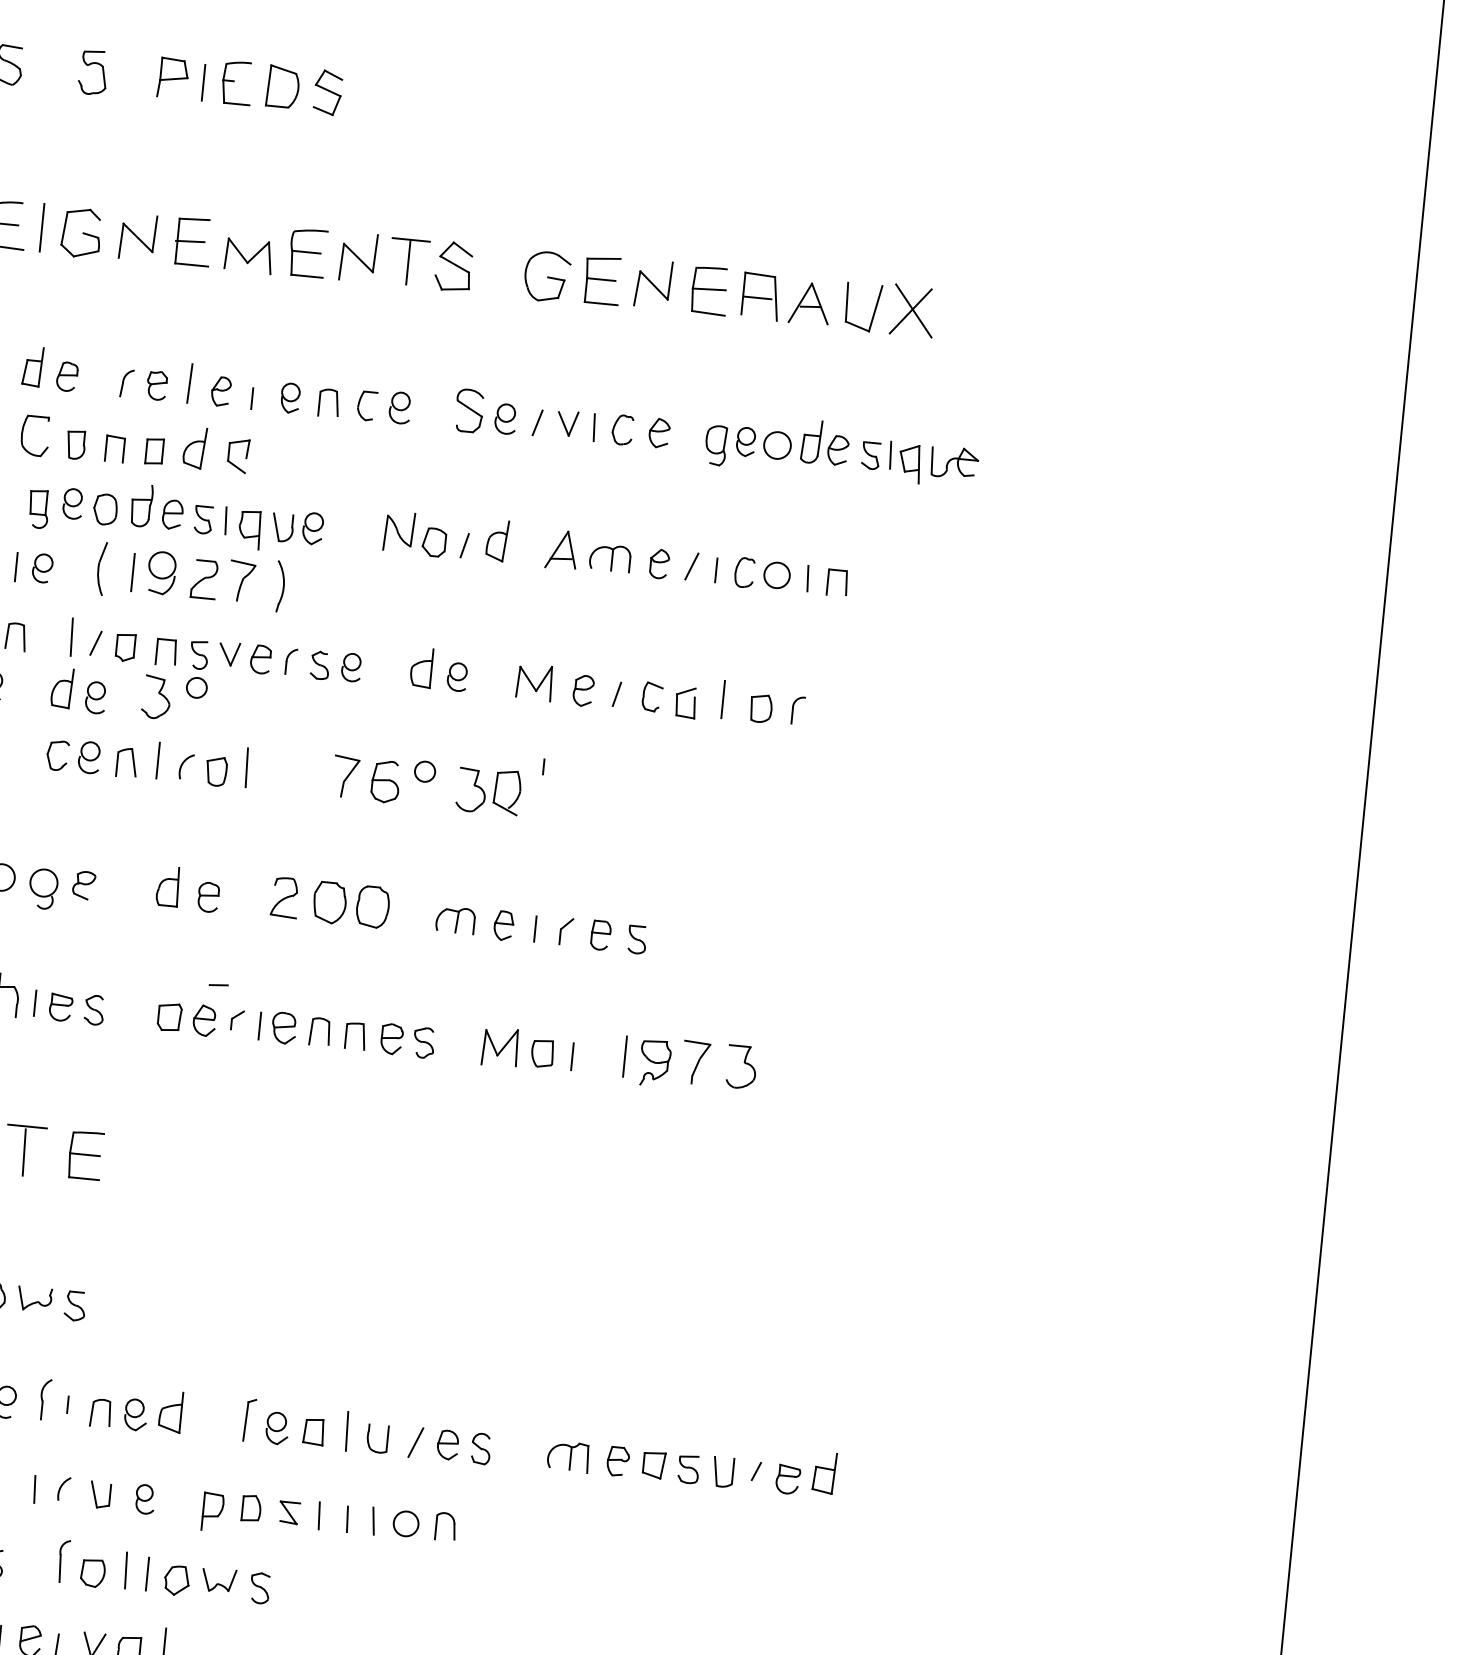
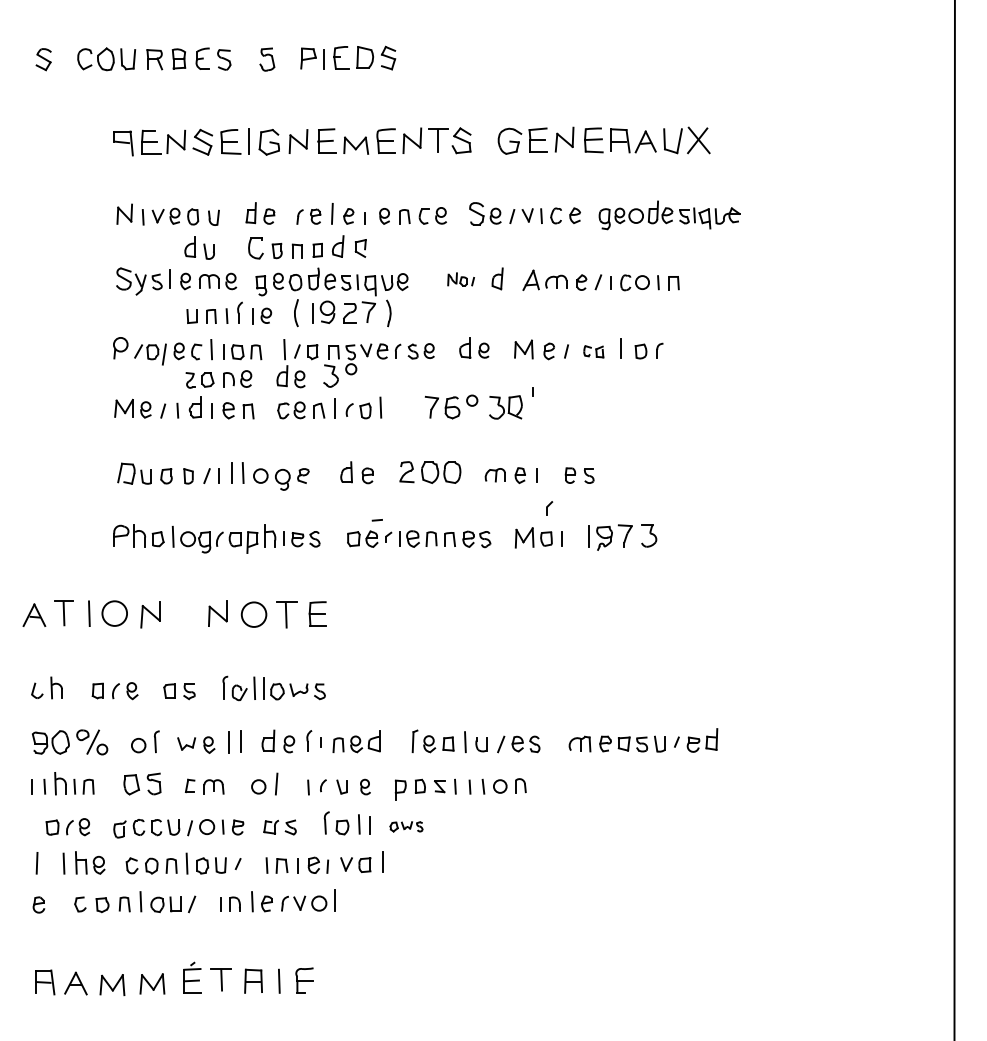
part: (425, 534) -> (460, 279), size x0.6
part: (669, 699) -> (593, 351), size x0.7
part: (566, 931) -> (549, 508), moved
part: (217, 1583) -> (406, 826), size x0.6

